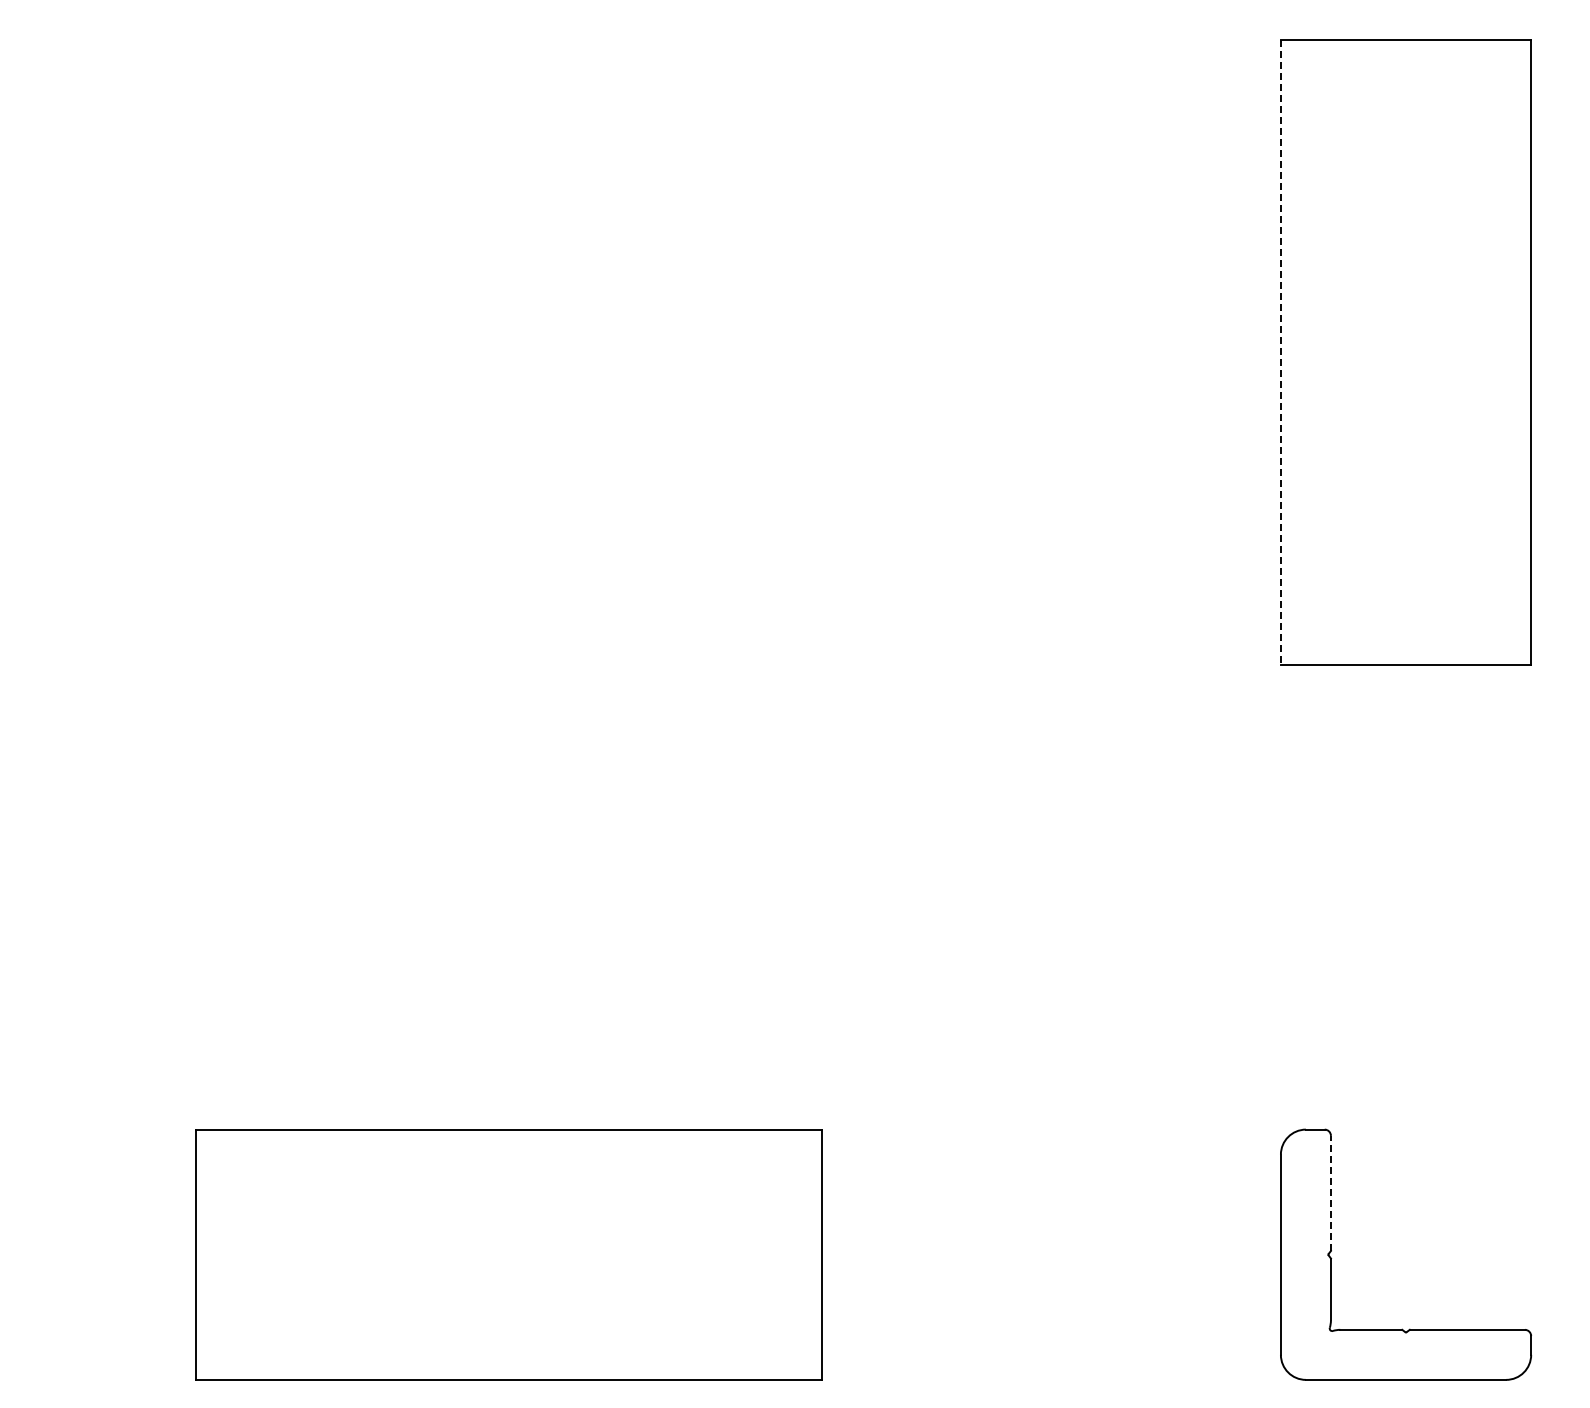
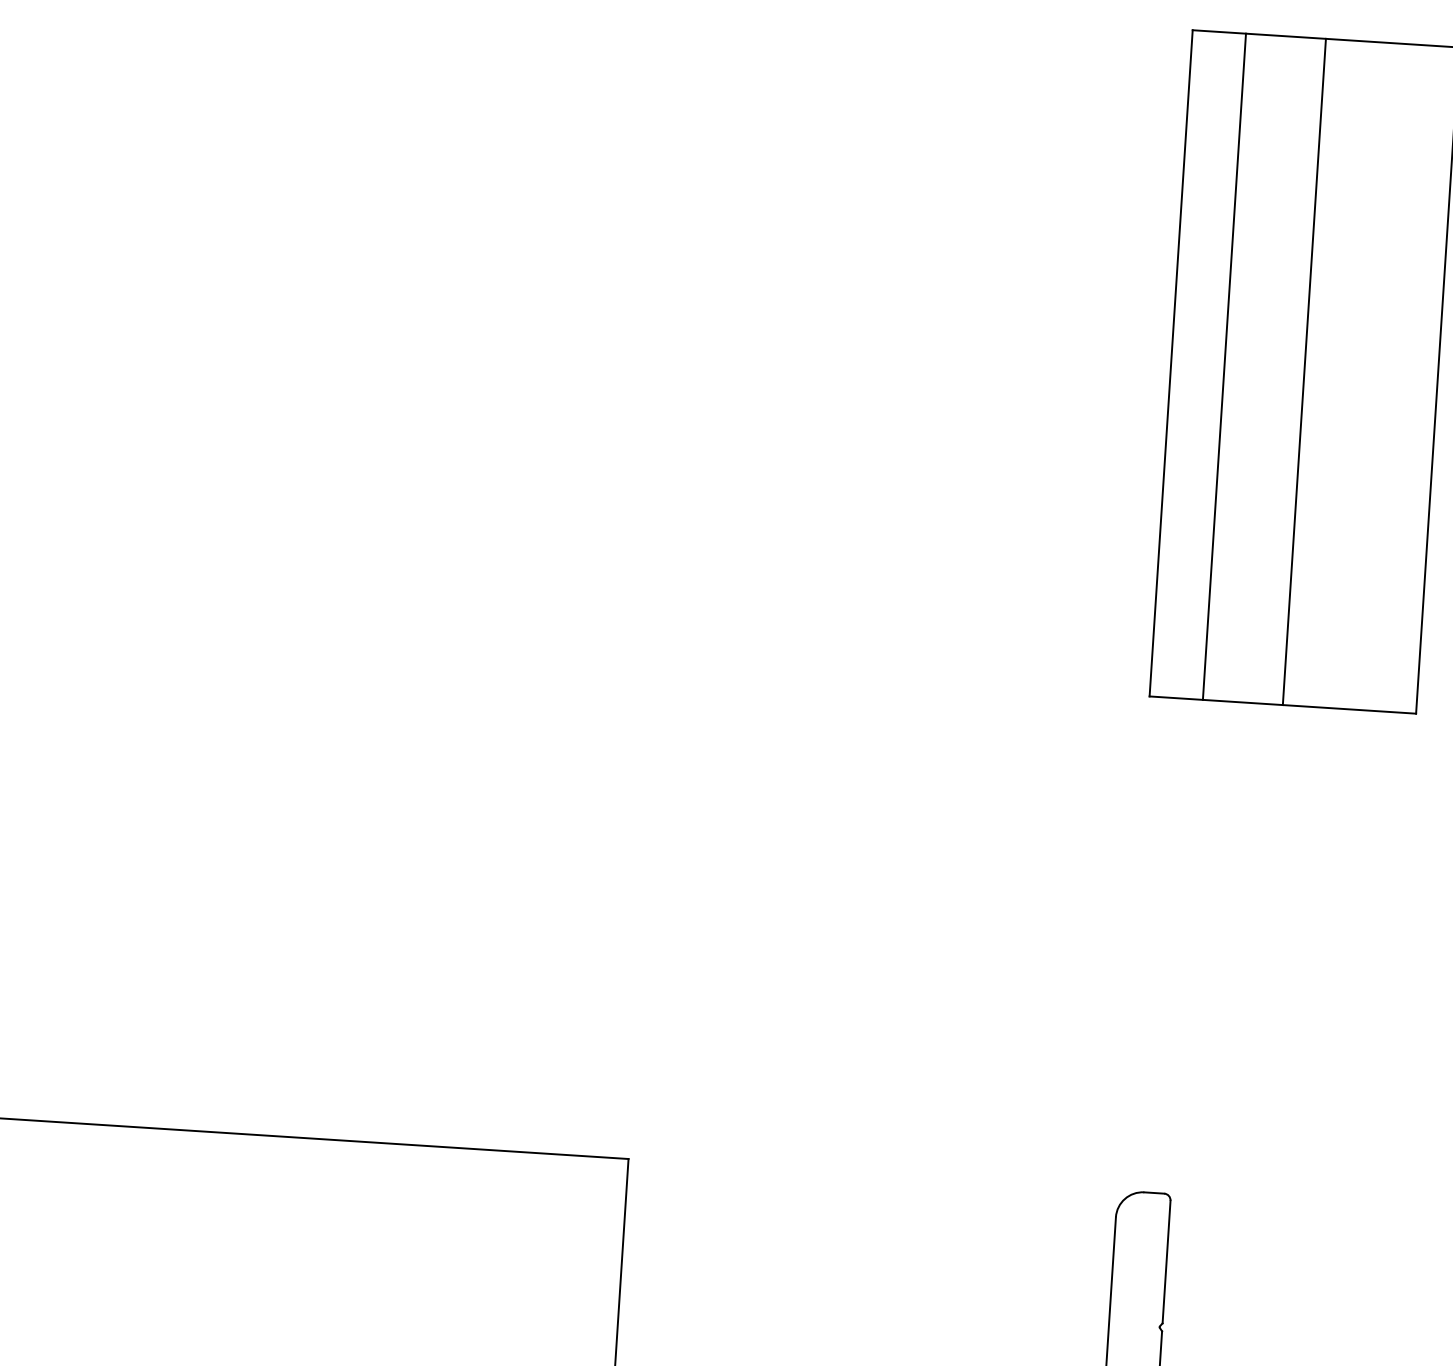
line: (1280, 352) -> (1170, 363), dashed -> solid
line: (1330, 352) -> (1223, 366), added
line: (1406, 352) -> (1304, 371), added
line: (1330, 1193) -> (1166, 1262), dashed -> solid

